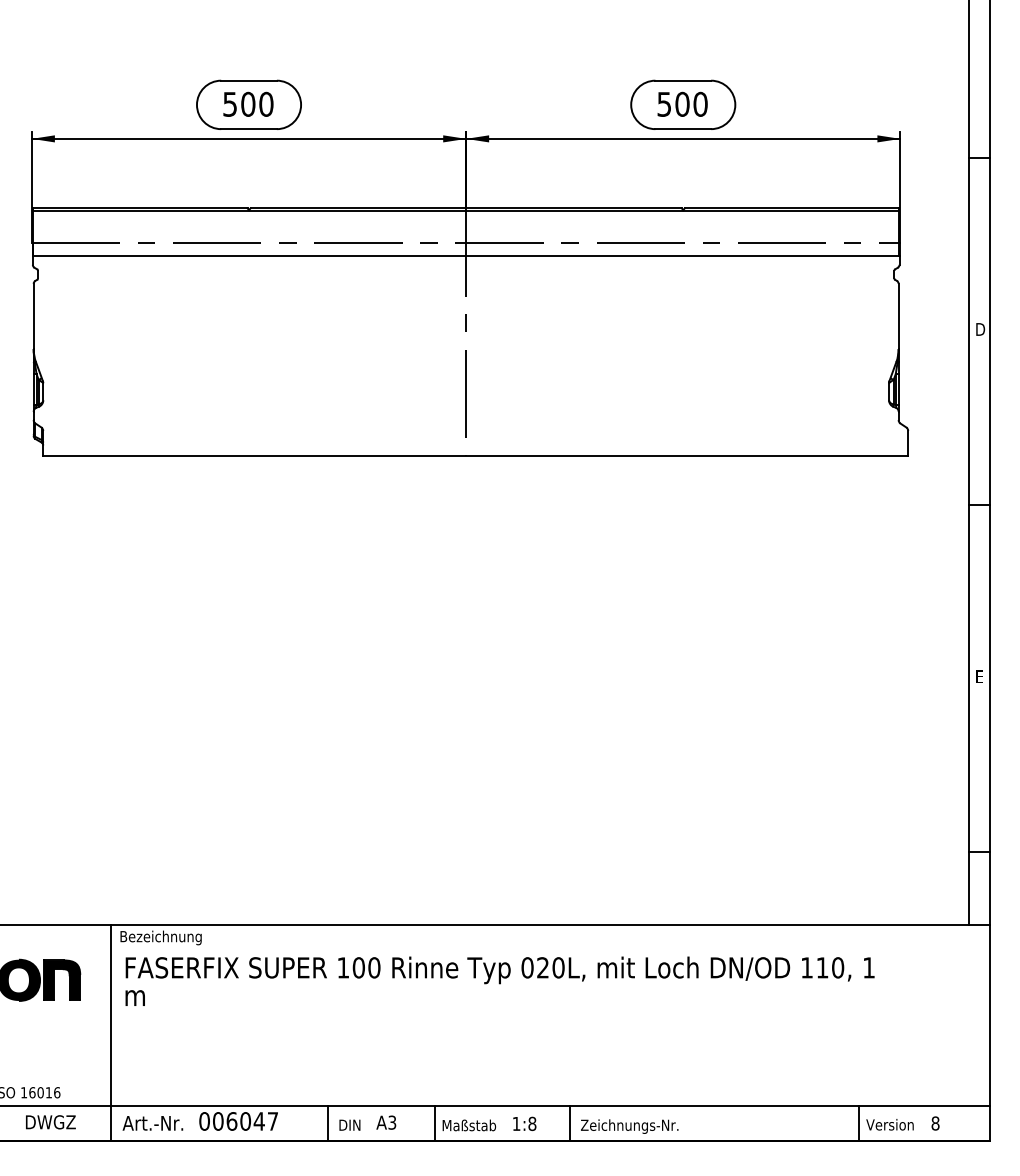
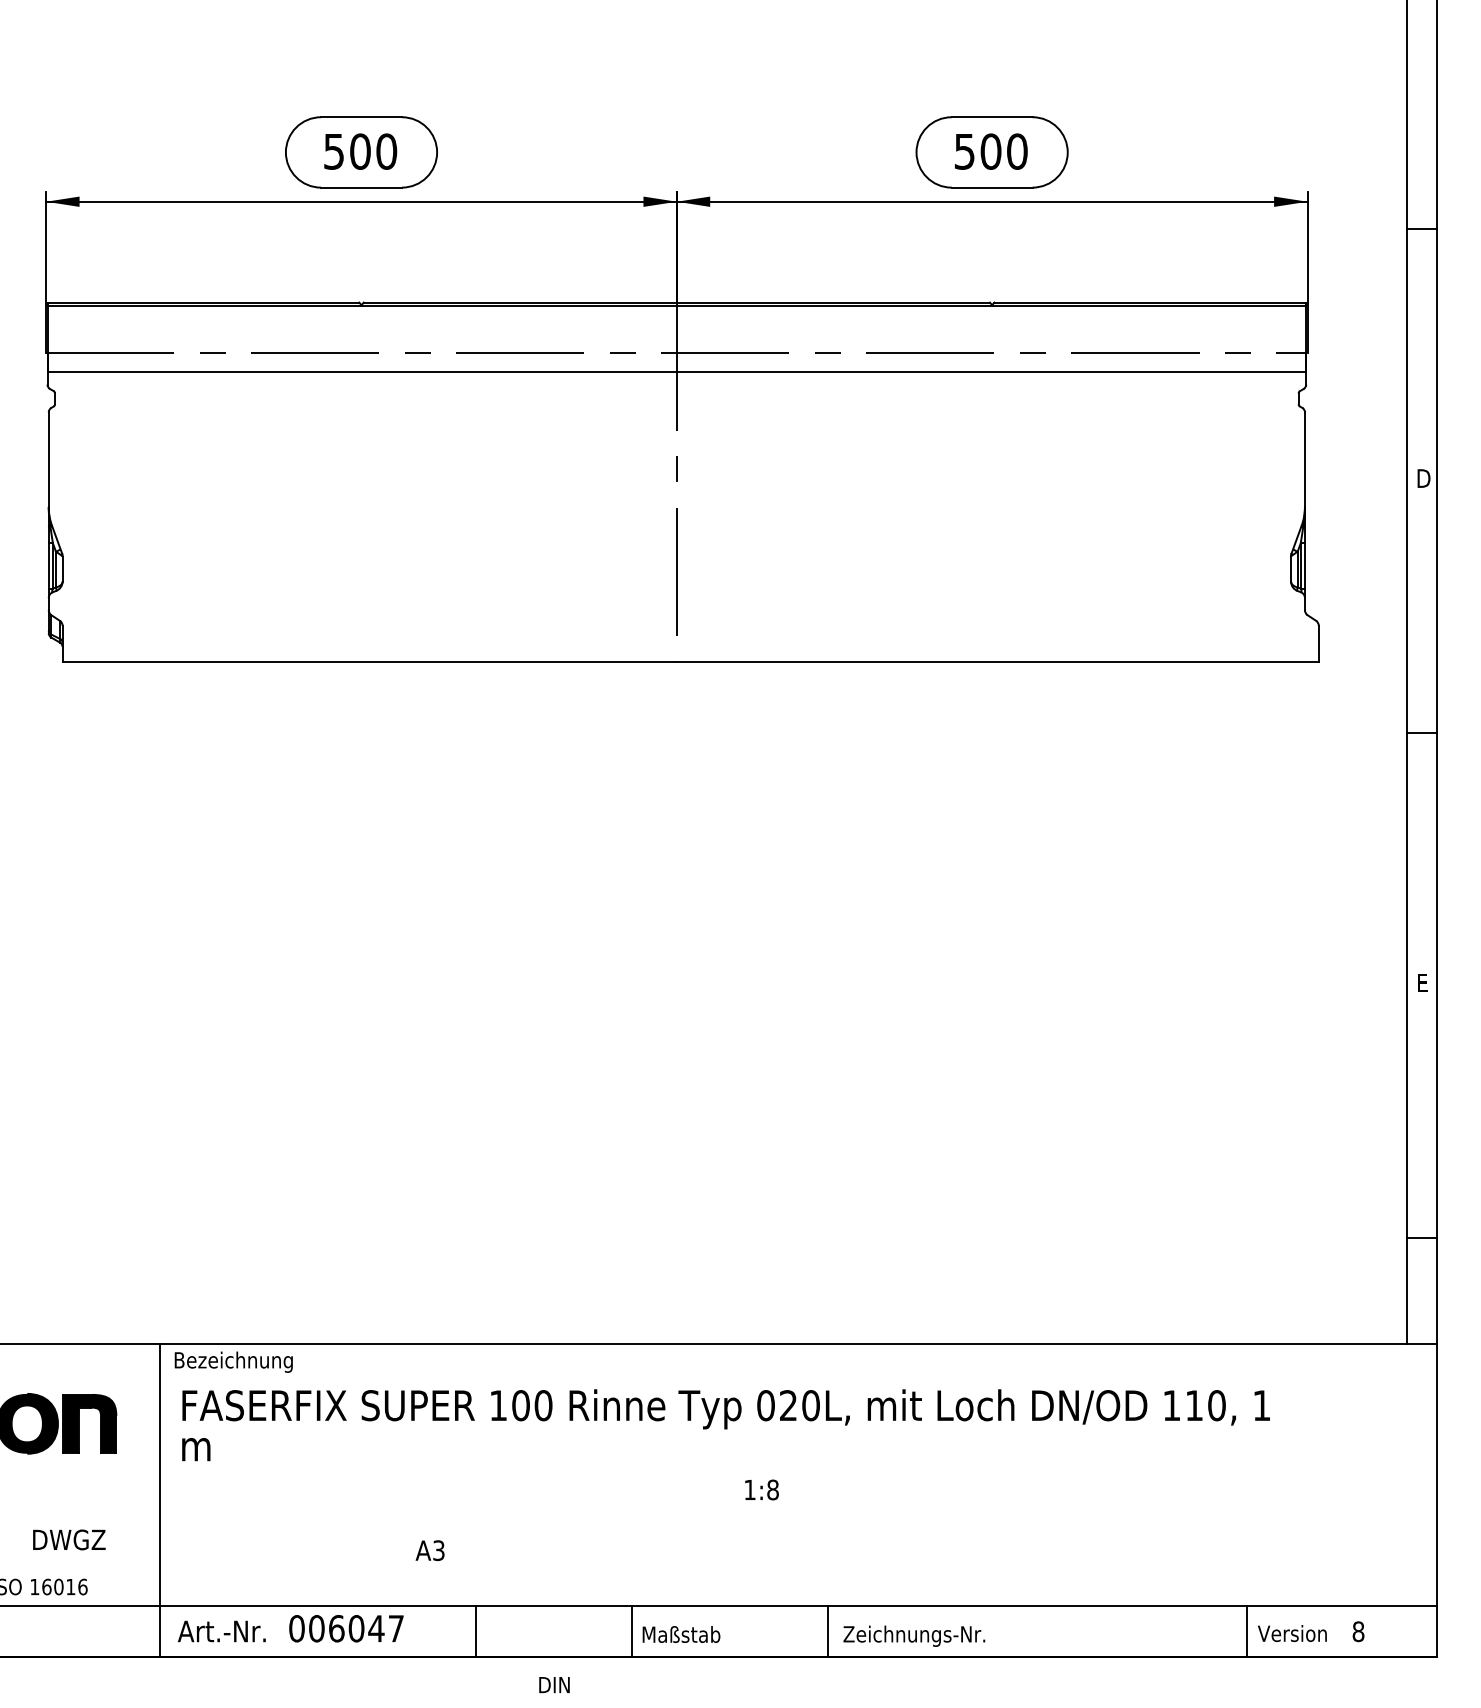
text: (50, 1122) -> (68, 1540), moved
text: (386, 1122) -> (430, 1550), moved
text: (524, 1123) -> (761, 1489), moved
text: (349, 1124) -> (553, 1683), moved

